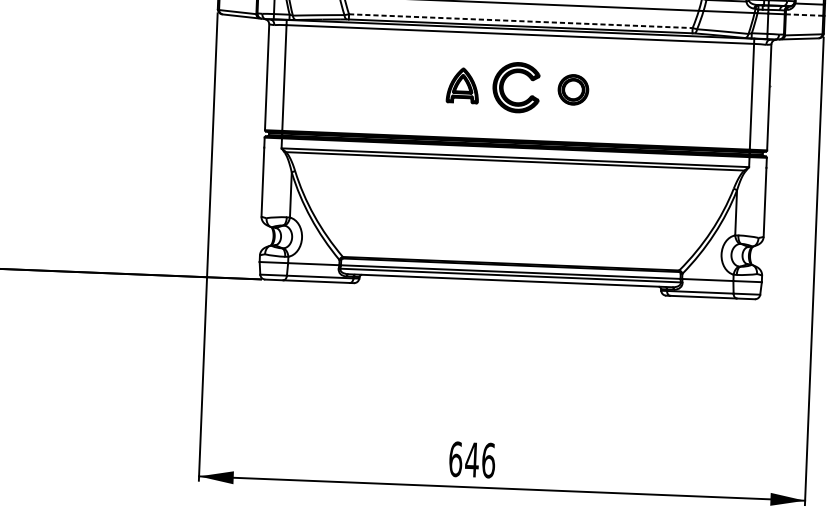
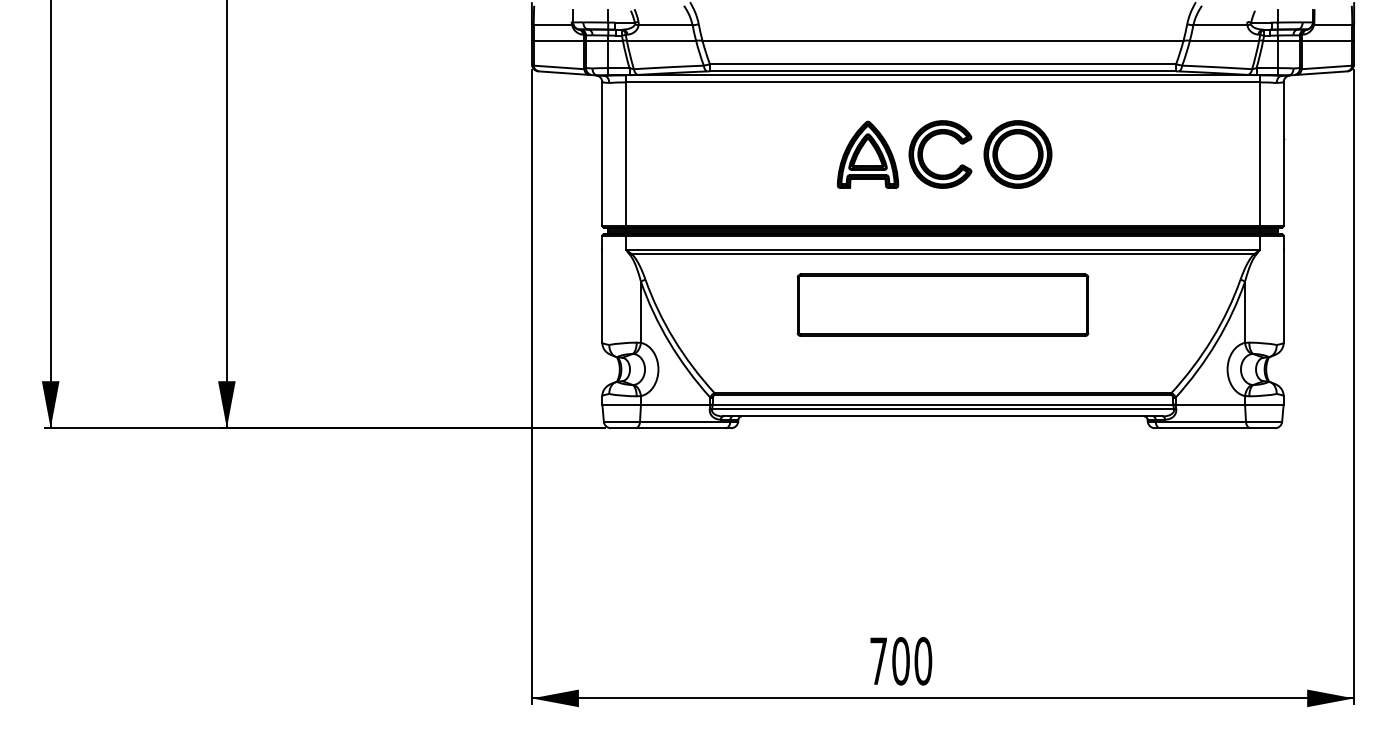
line: (804, 14) -> (1326, 40), dashed -> solid
line: (521, 21) -> (943, 64), dashed -> solid
part: (462, 85) -> (867, 154), size x1.43
part: (573, 89) -> (1017, 154), size x1.67
part: (513, 198) -> (942, 304), added
text: (472, 460) -> (901, 661), 646 -> 700

